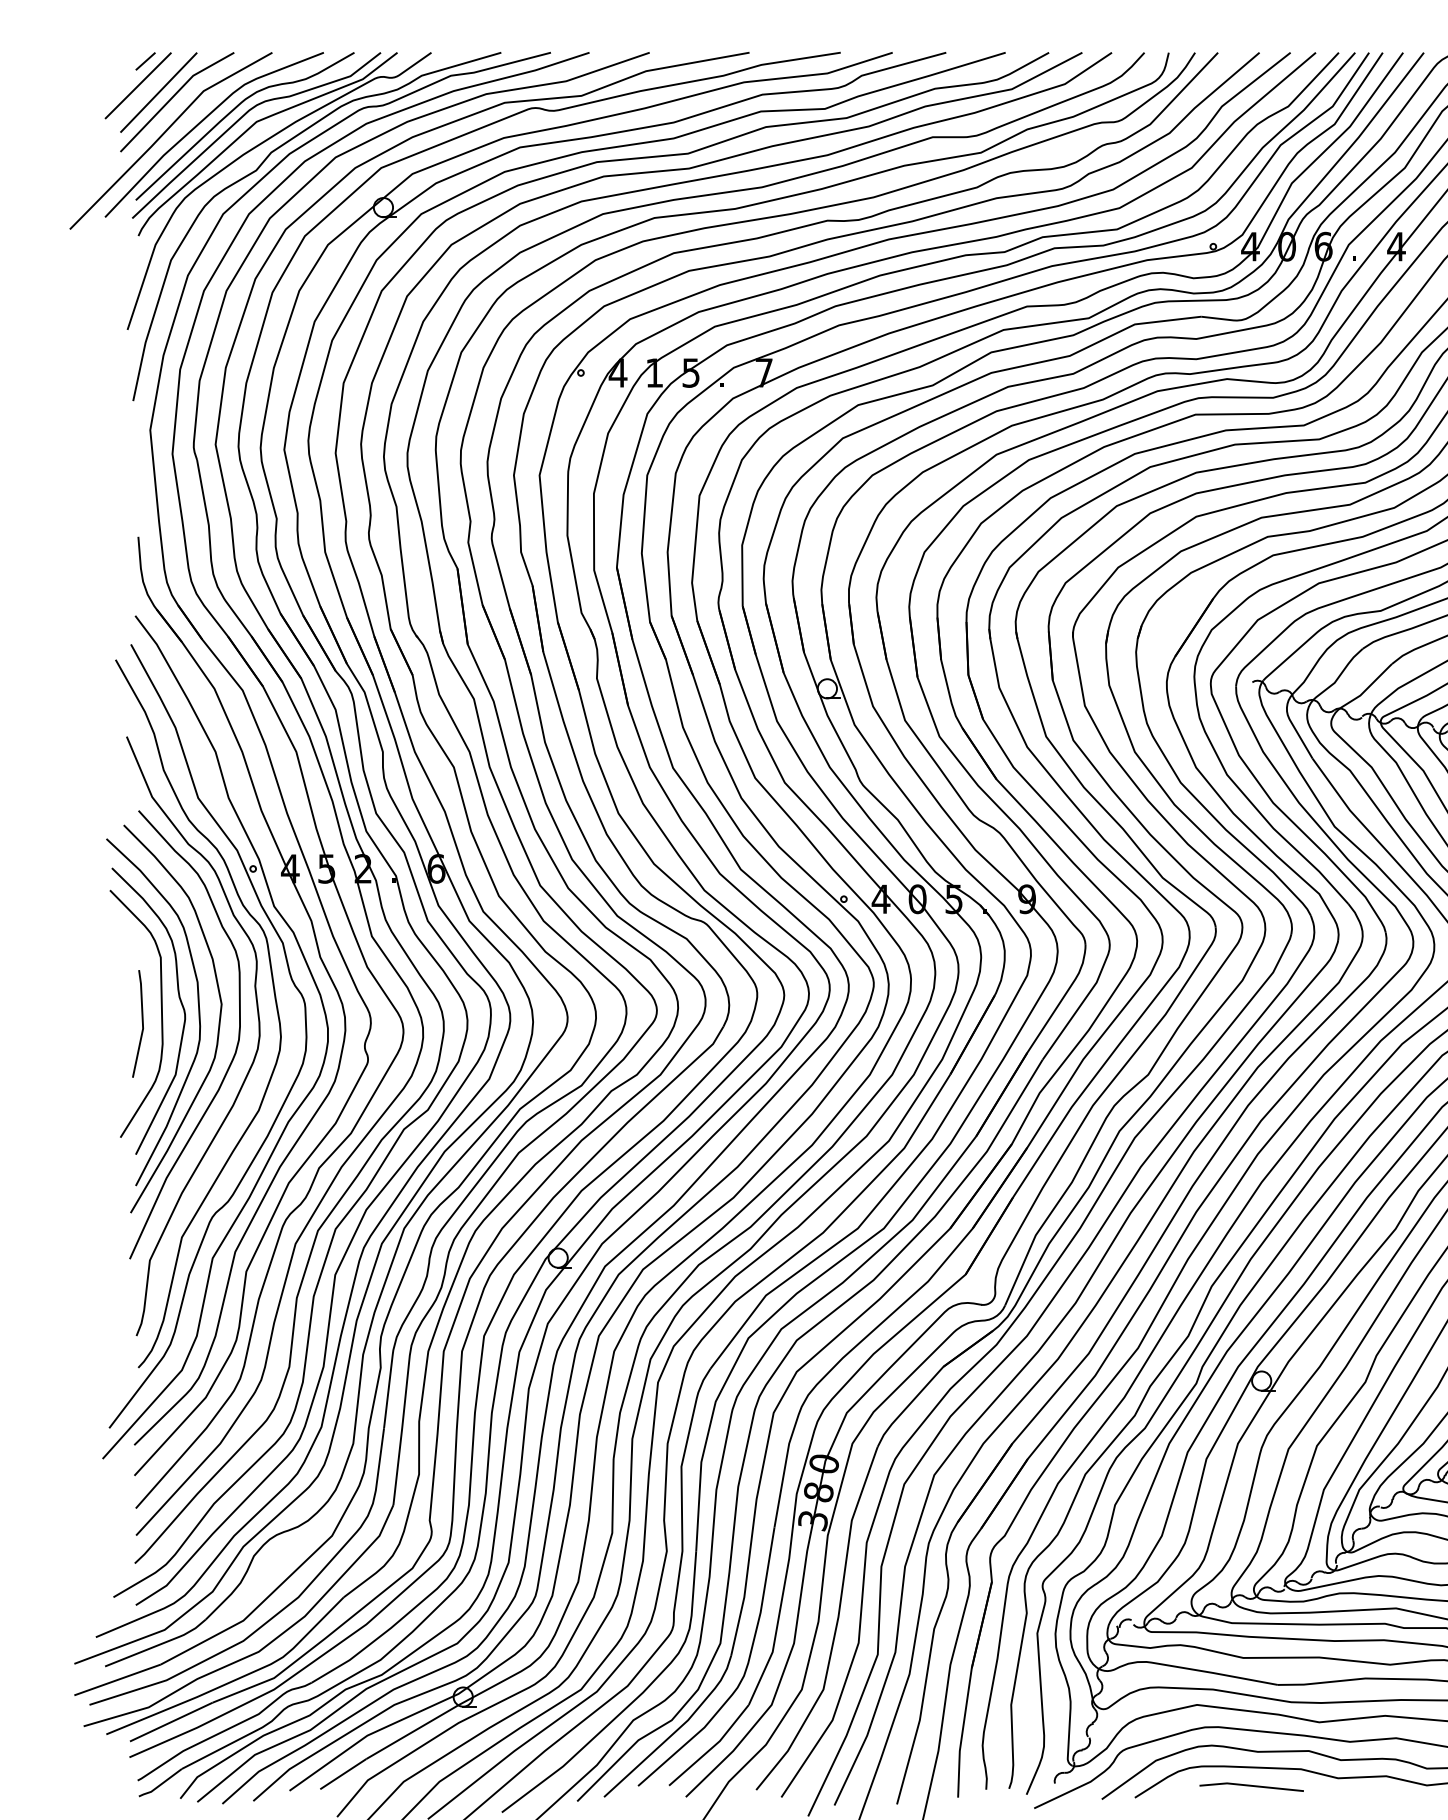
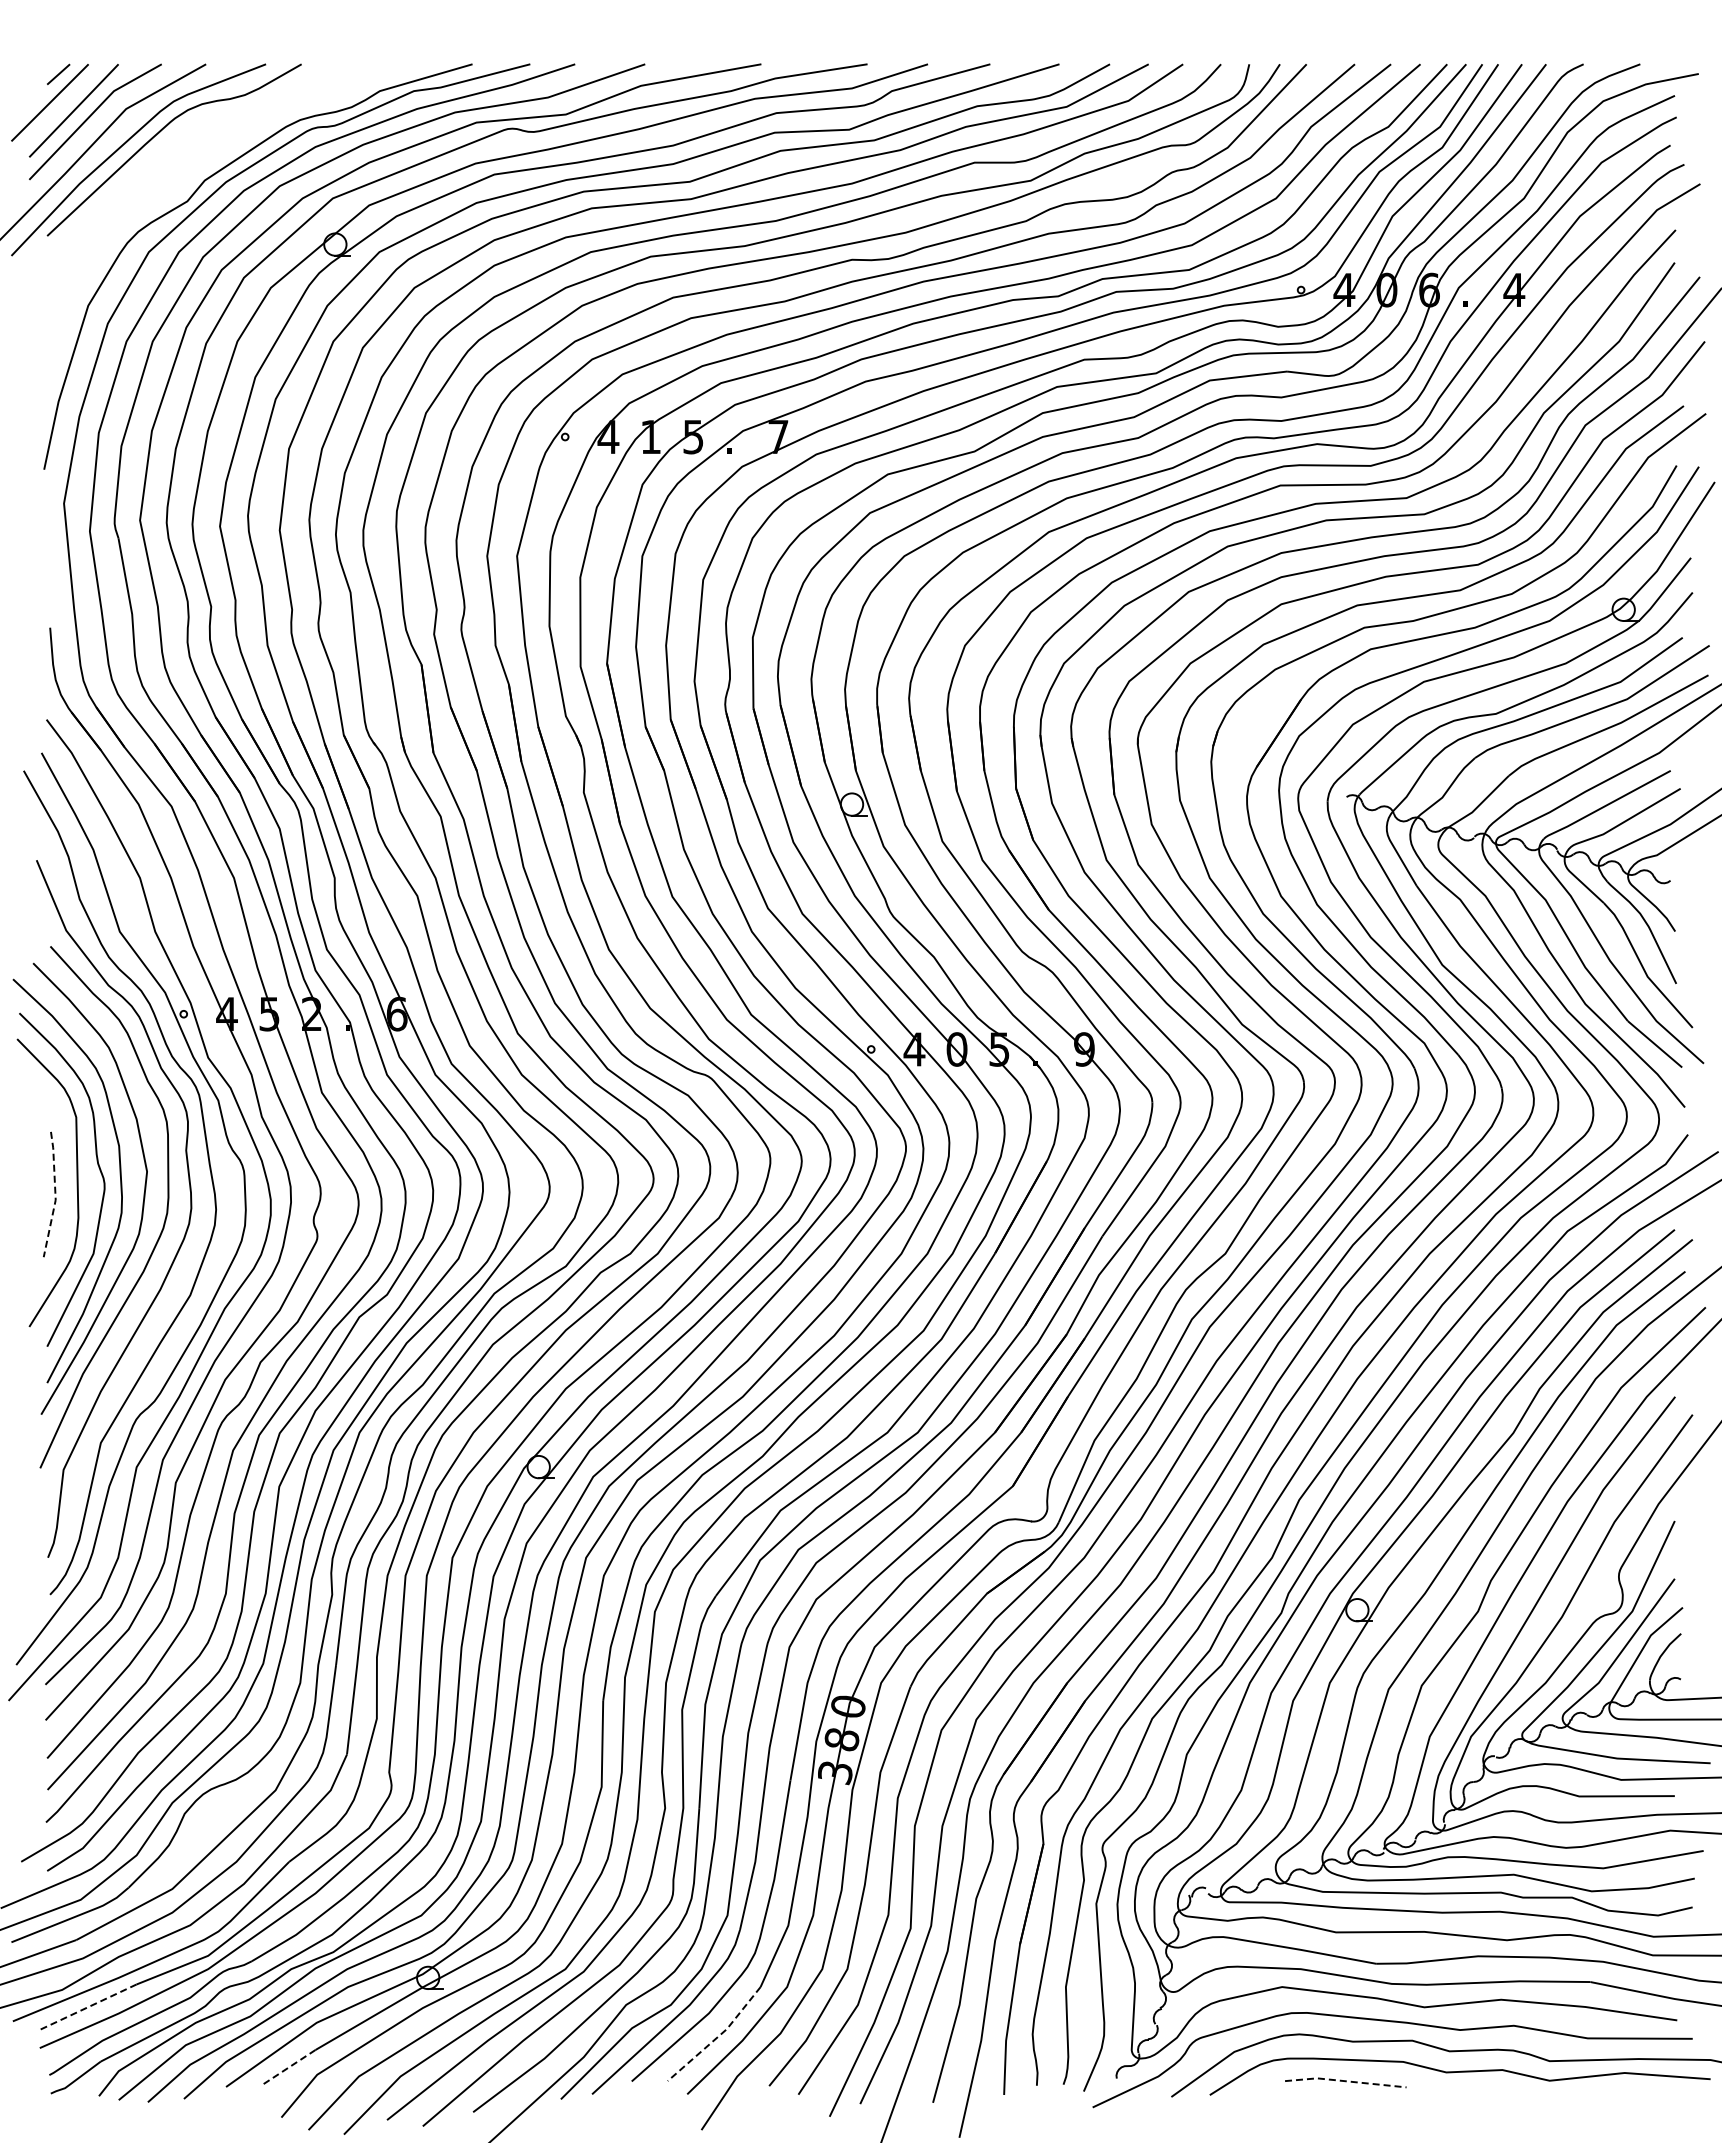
part: (252, 149) -> (183, 177), removed
line: (142, 1024) -> (55, 1195), solid -> dashed
line: (171, 1722) -> (88, 2007), solid -> dashed
line: (711, 1748) -> (717, 2037), solid -> dashed
line: (343, 1774) -> (288, 2067), solid -> dashed
line: (1250, 1786) -> (1344, 2081), solid -> dashed

